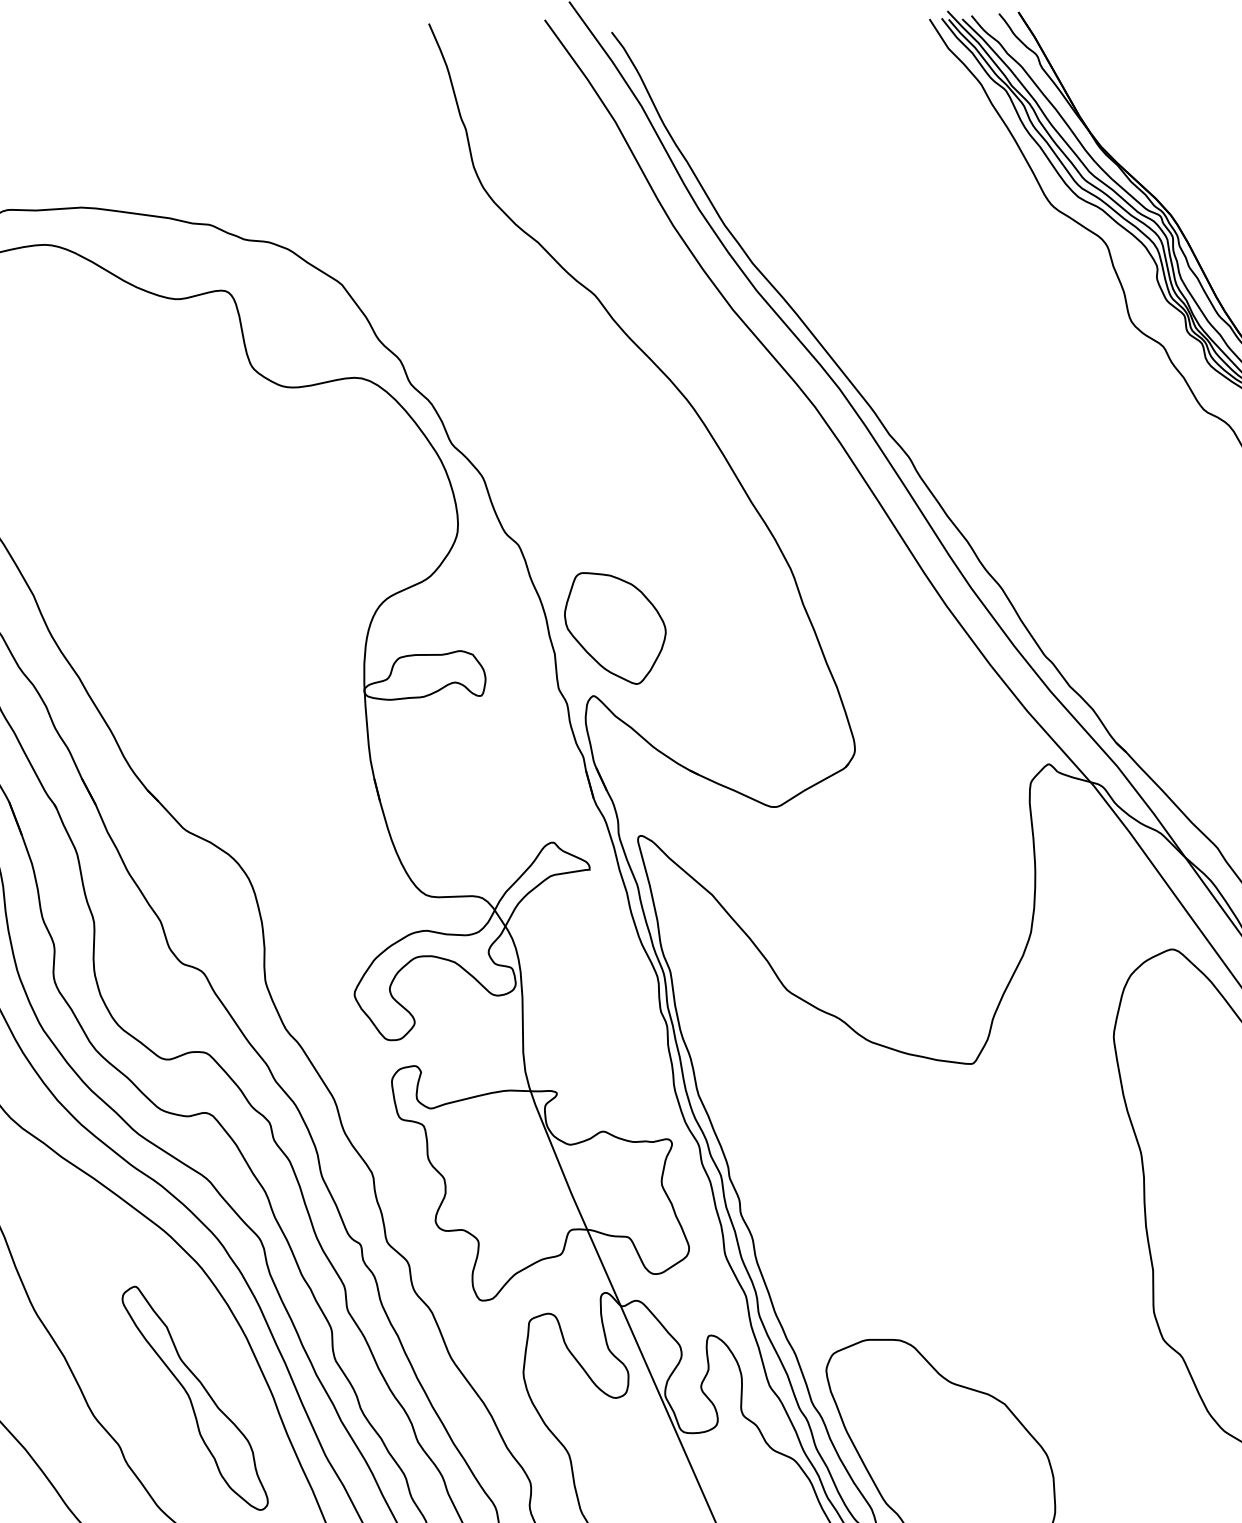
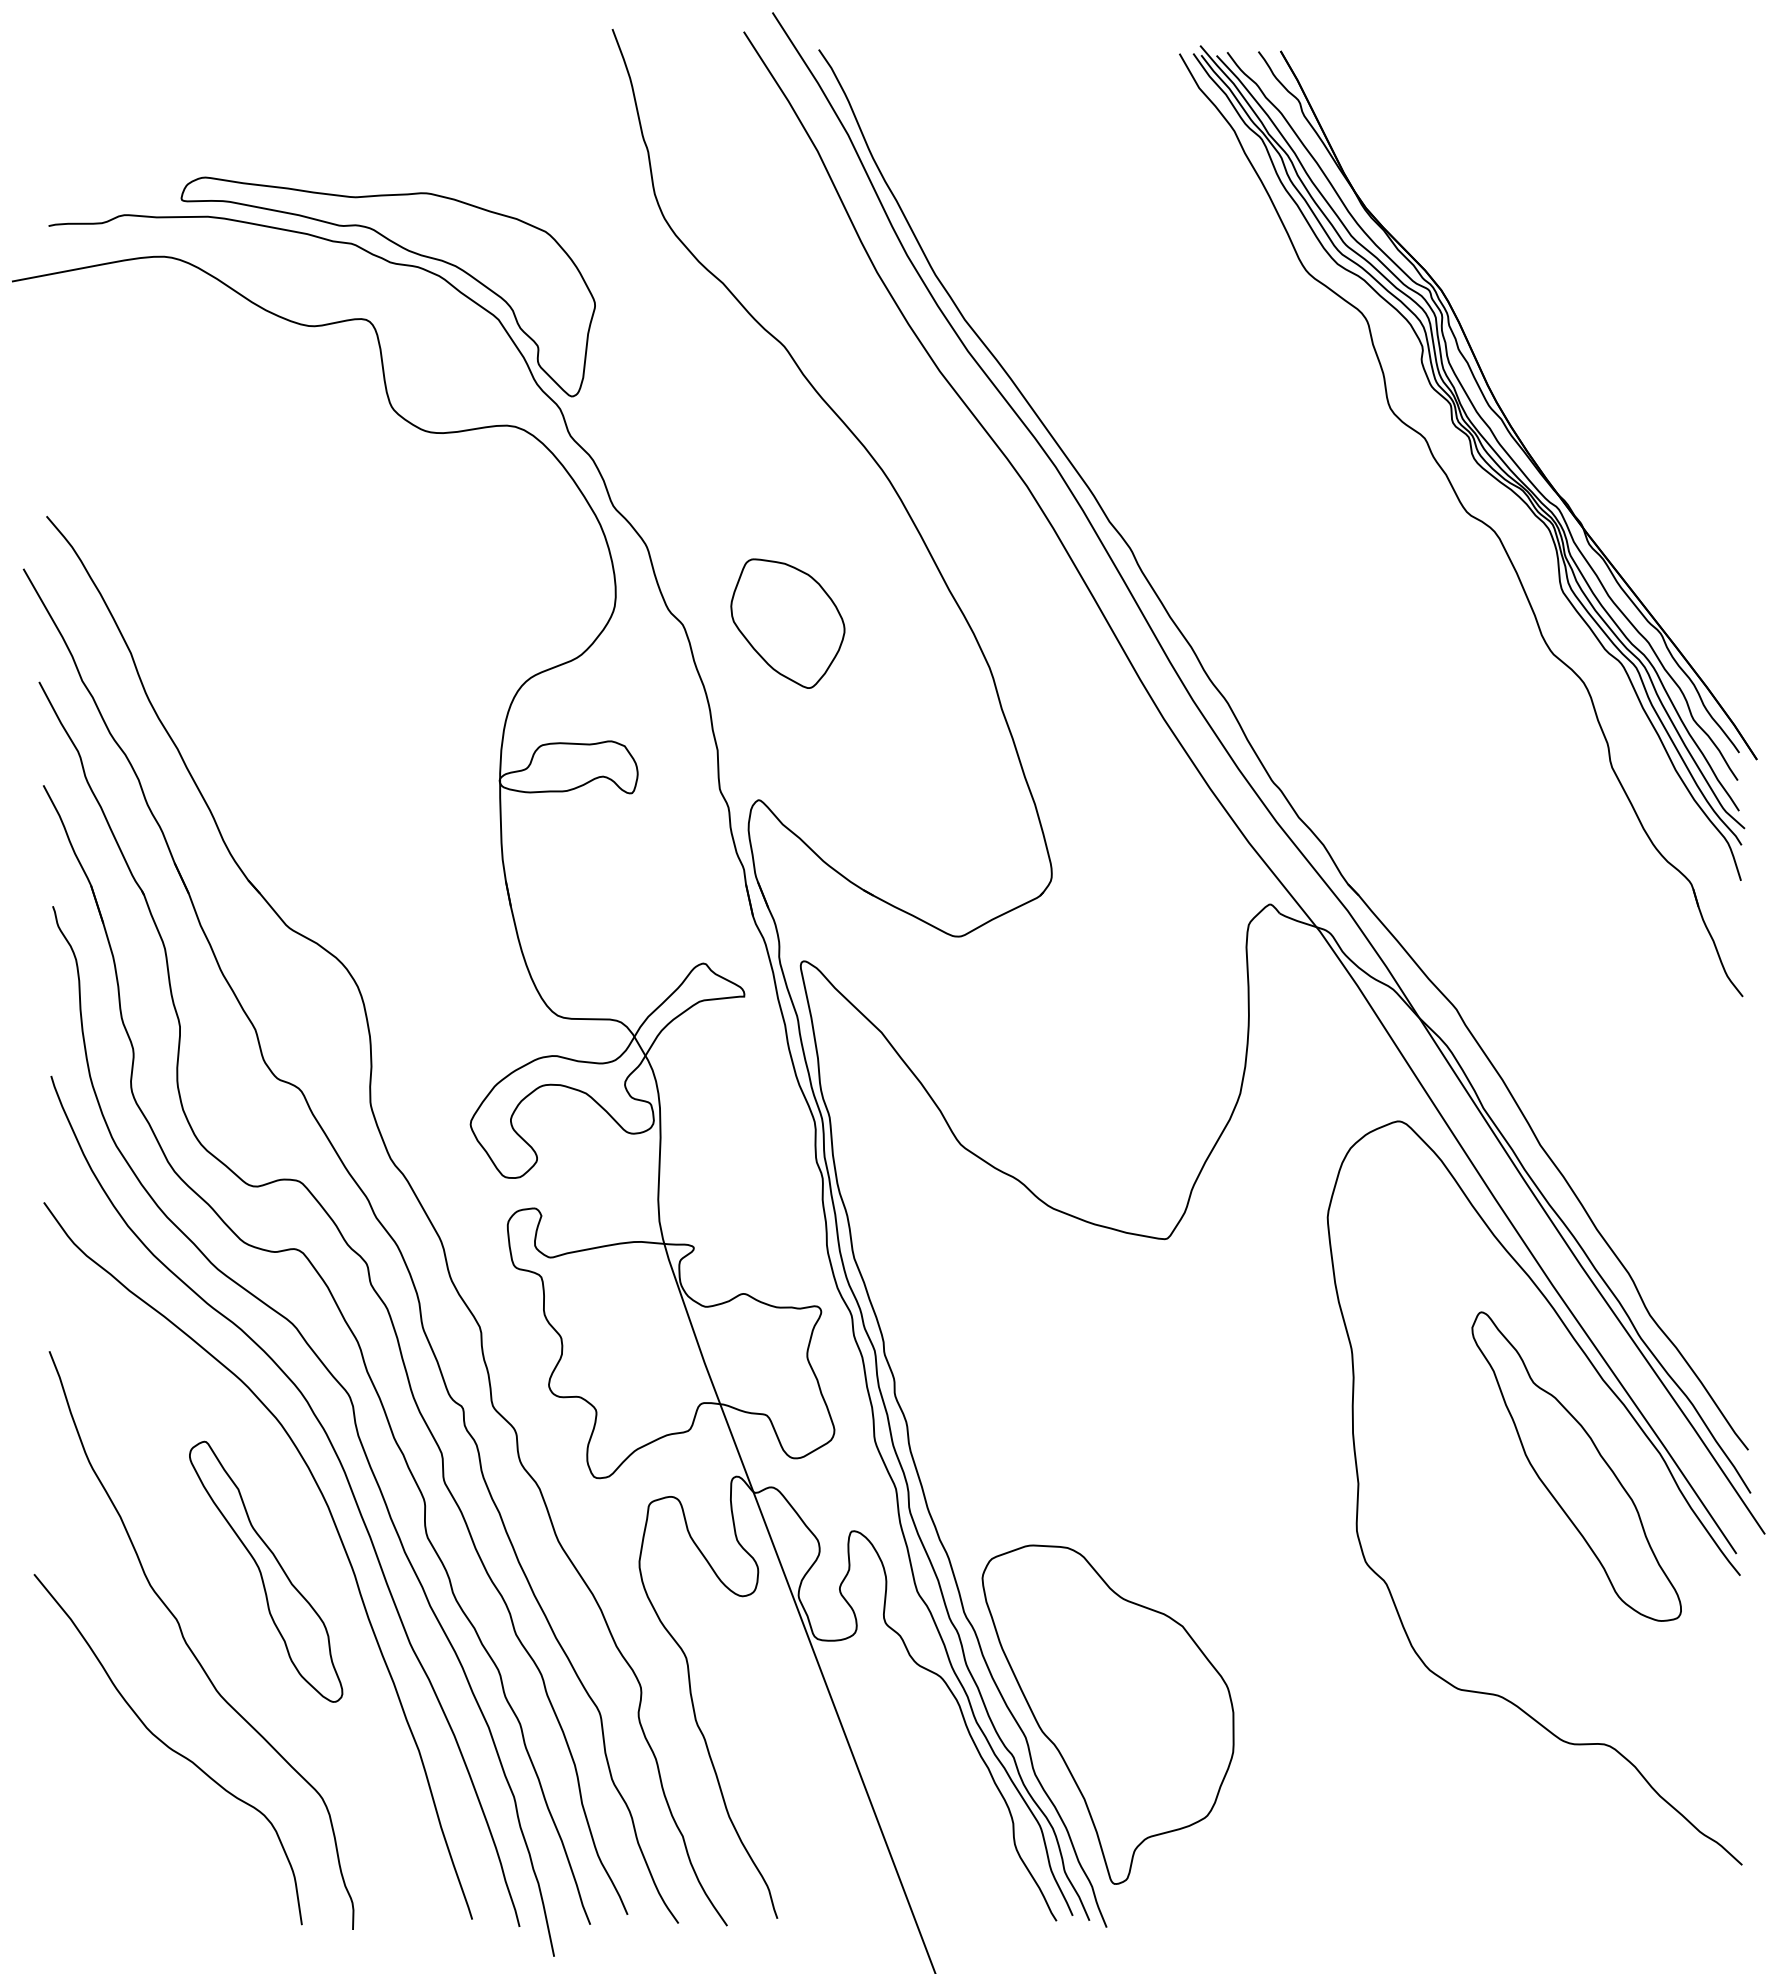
part: (256, 228) -> (405, 250), added
part: (615, 628) -> (787, 623), moved

